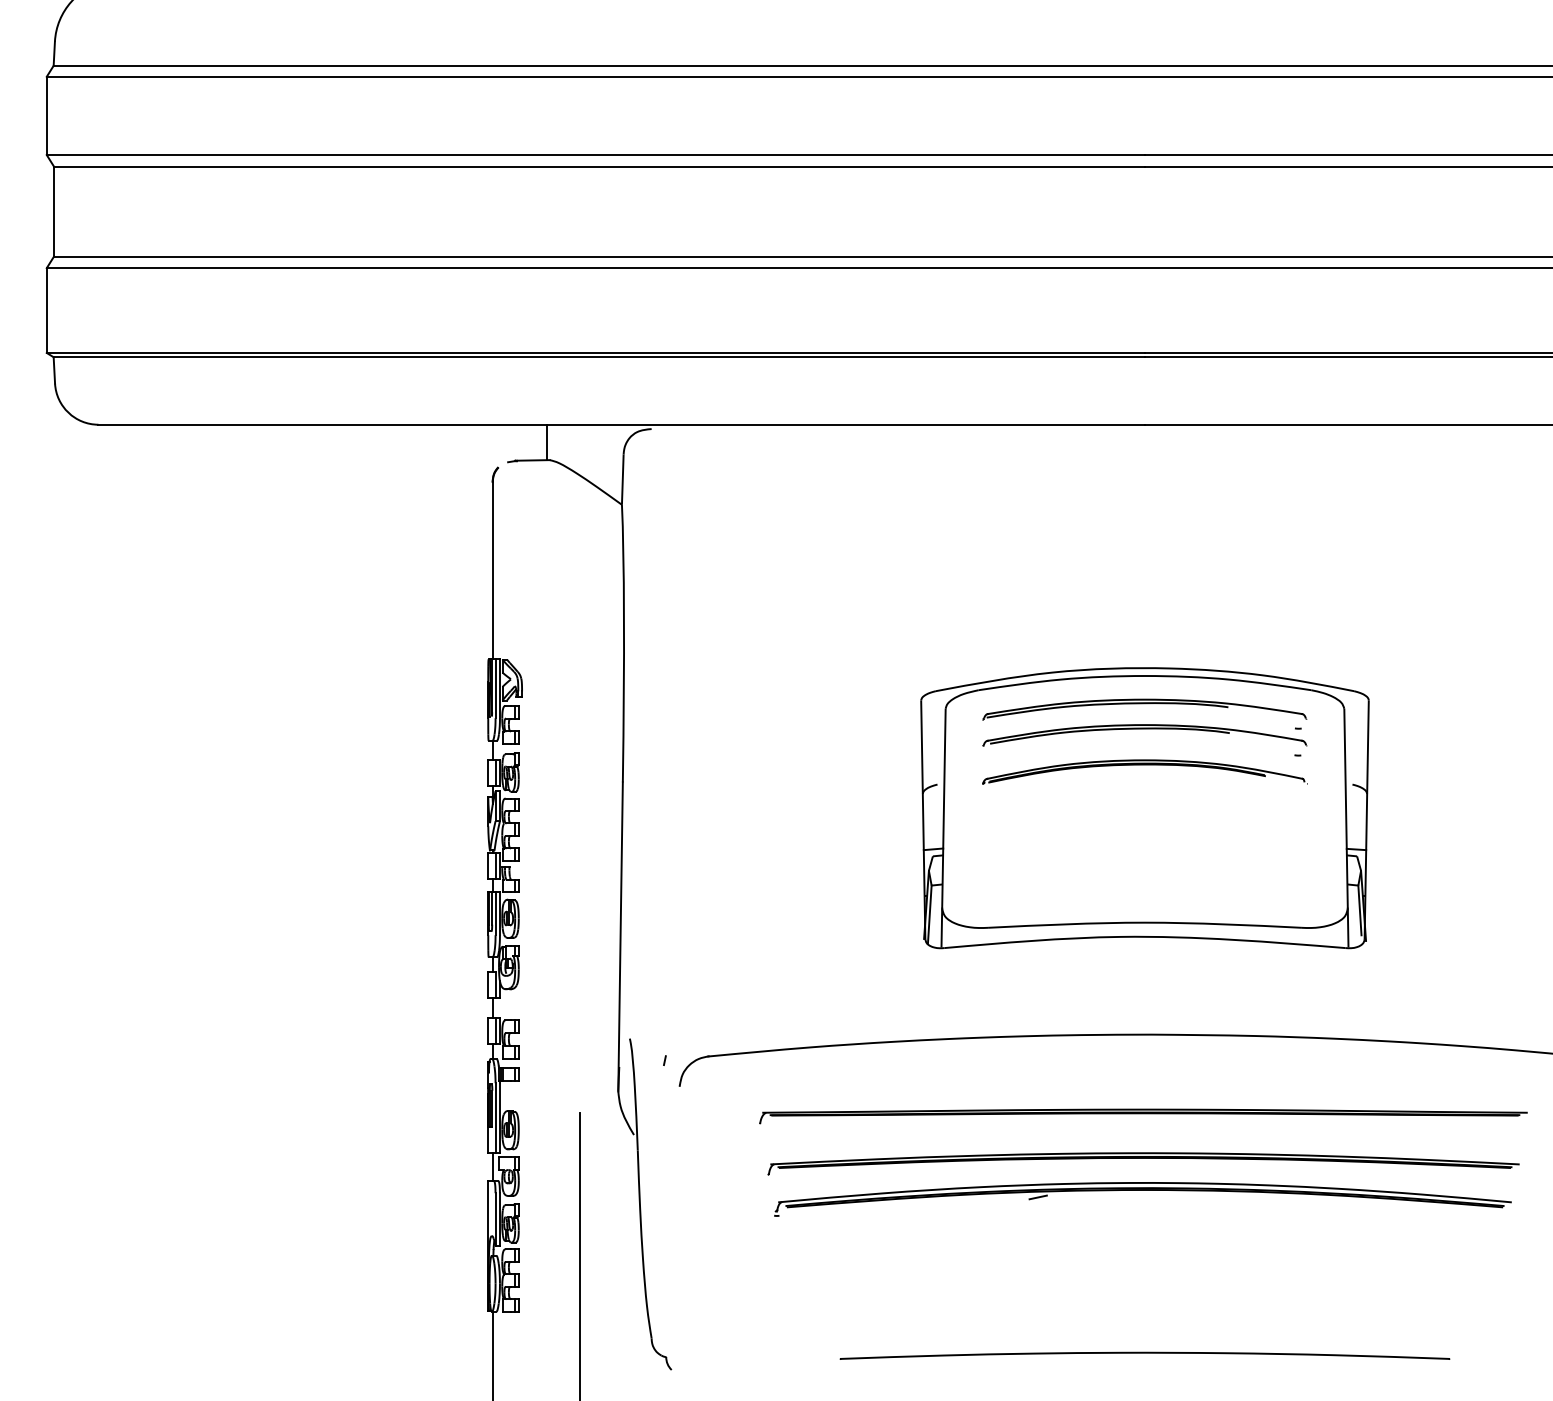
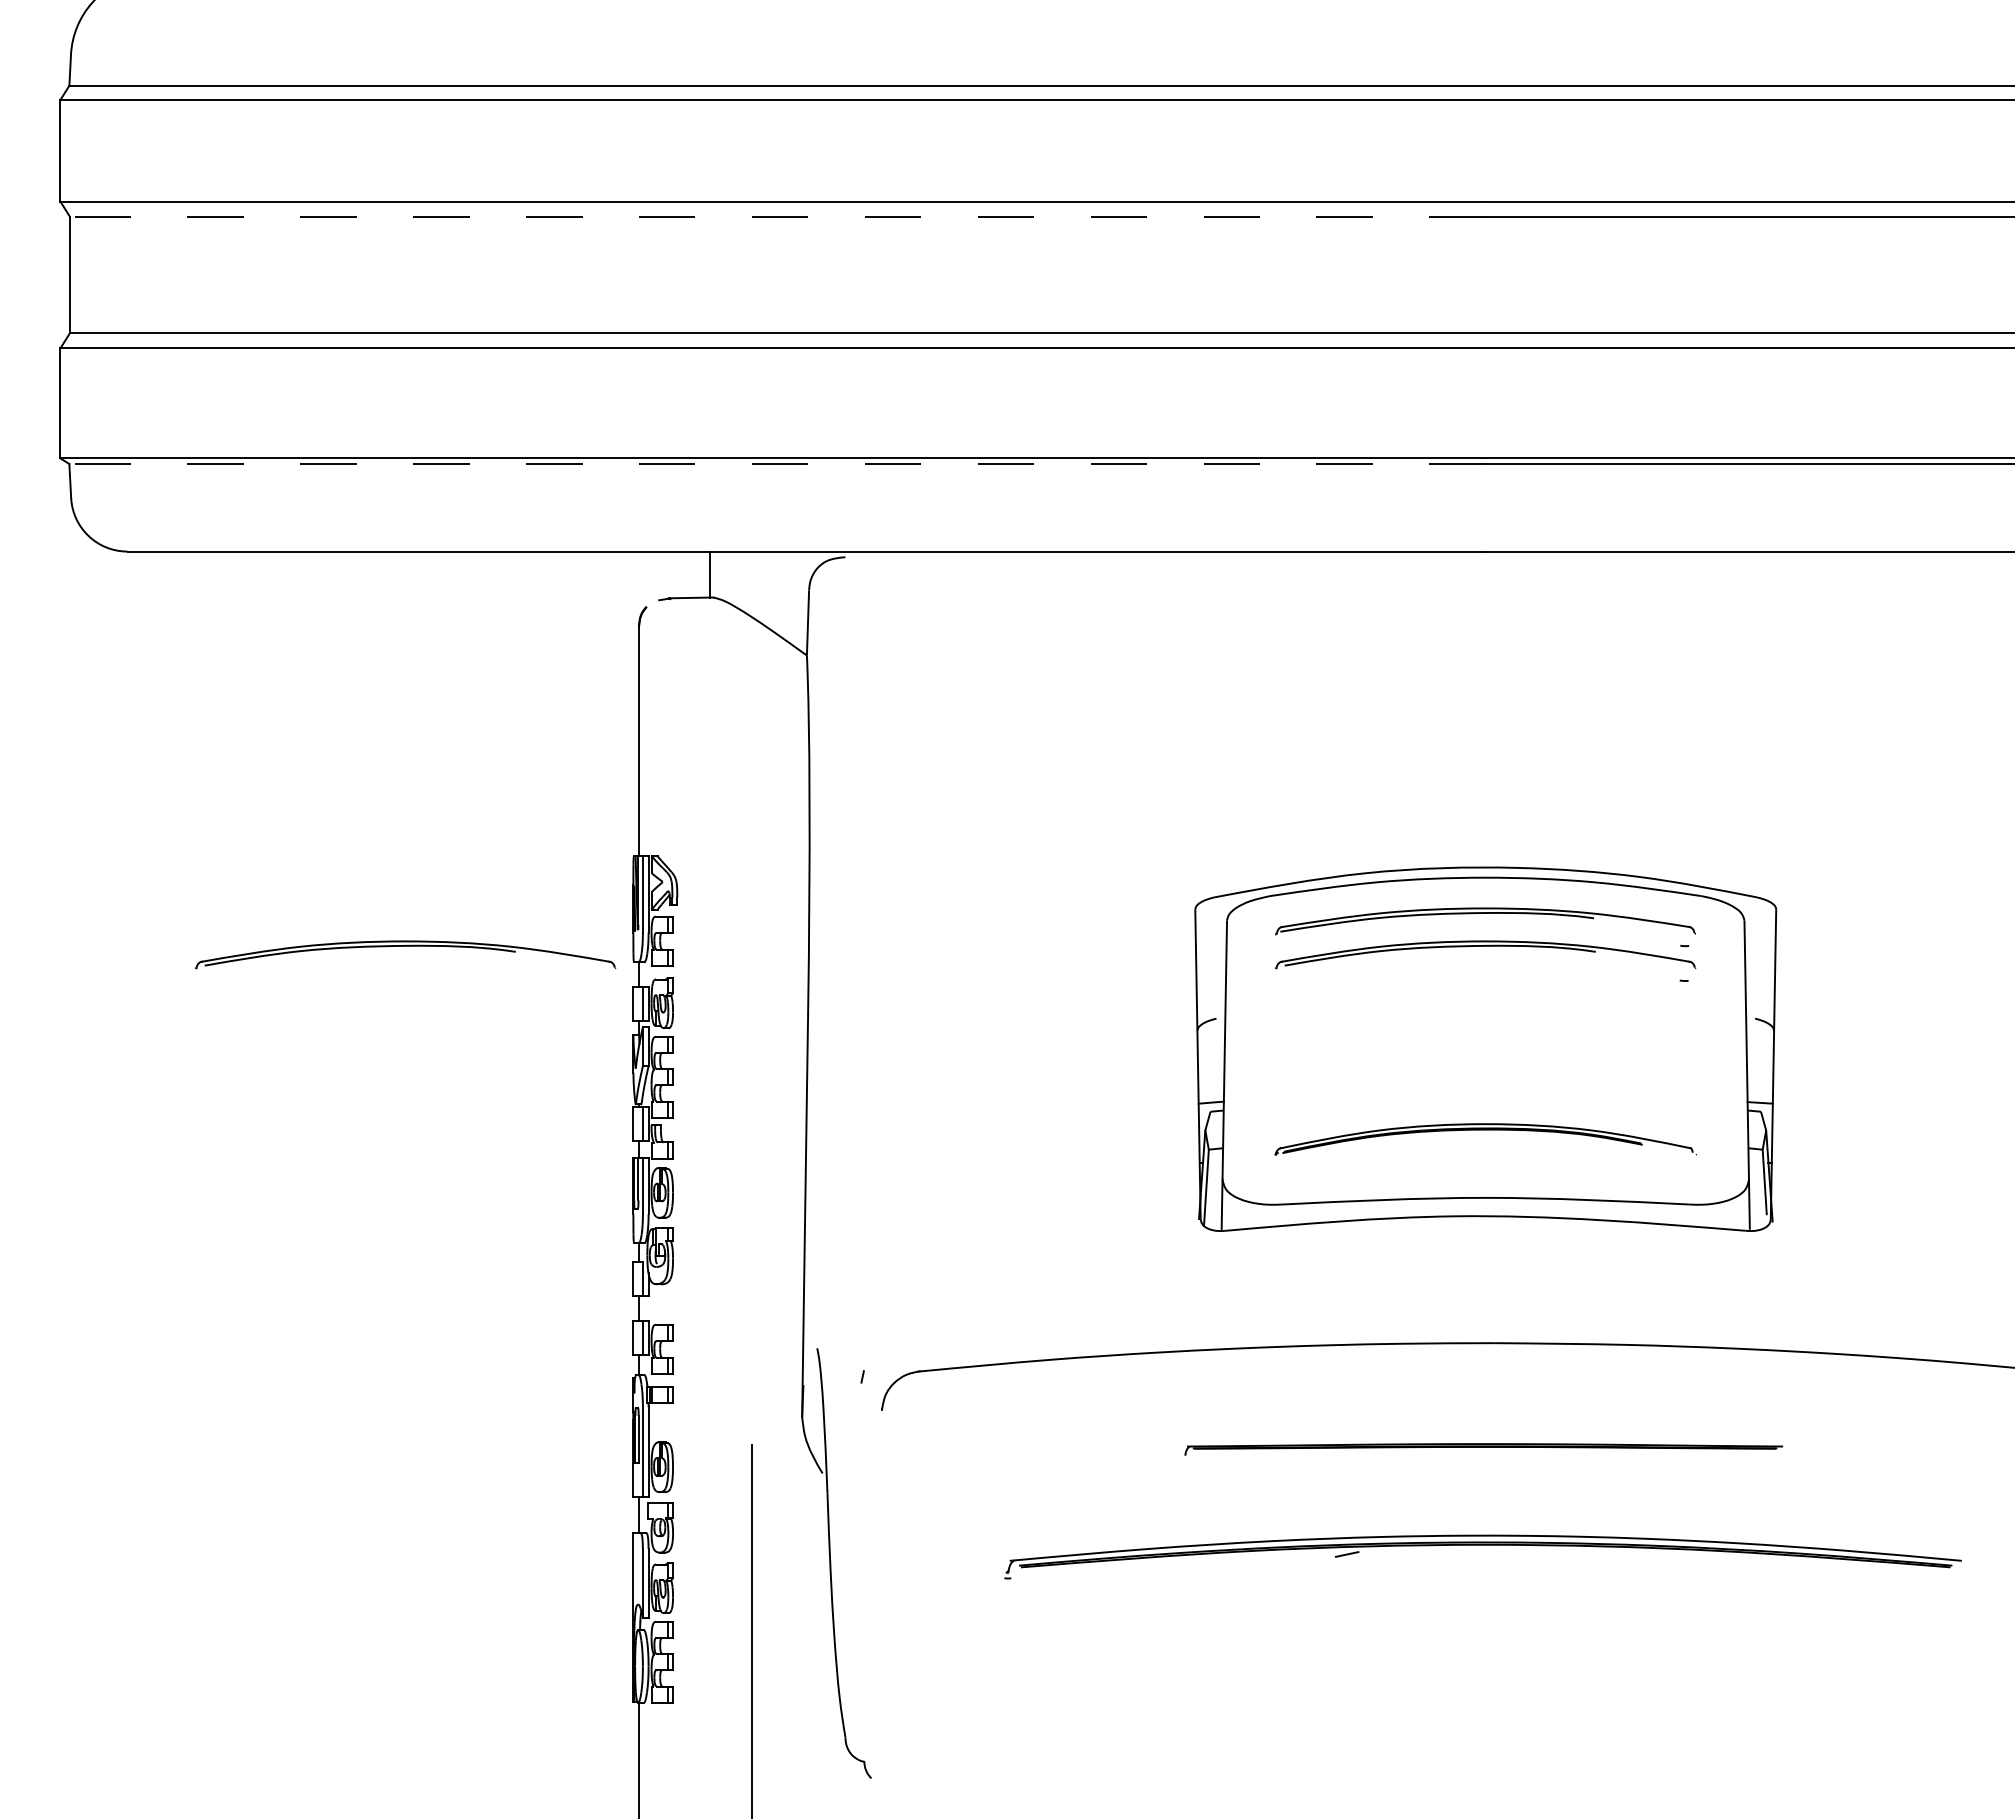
line: (599, 166) -> (777, 216), solid -> dashed
line: (599, 357) -> (777, 464), solid -> dashed
part: (312, 729) -> (405, 946), added
part: (1144, 765) -> (1485, 1130), moved
part: (1143, 1116) -> (1483, 1449), size x0.6
part: (1143, 1163) -> (1483, 1510), removed
part: (1144, 1356) -> (1485, 1760), removed

